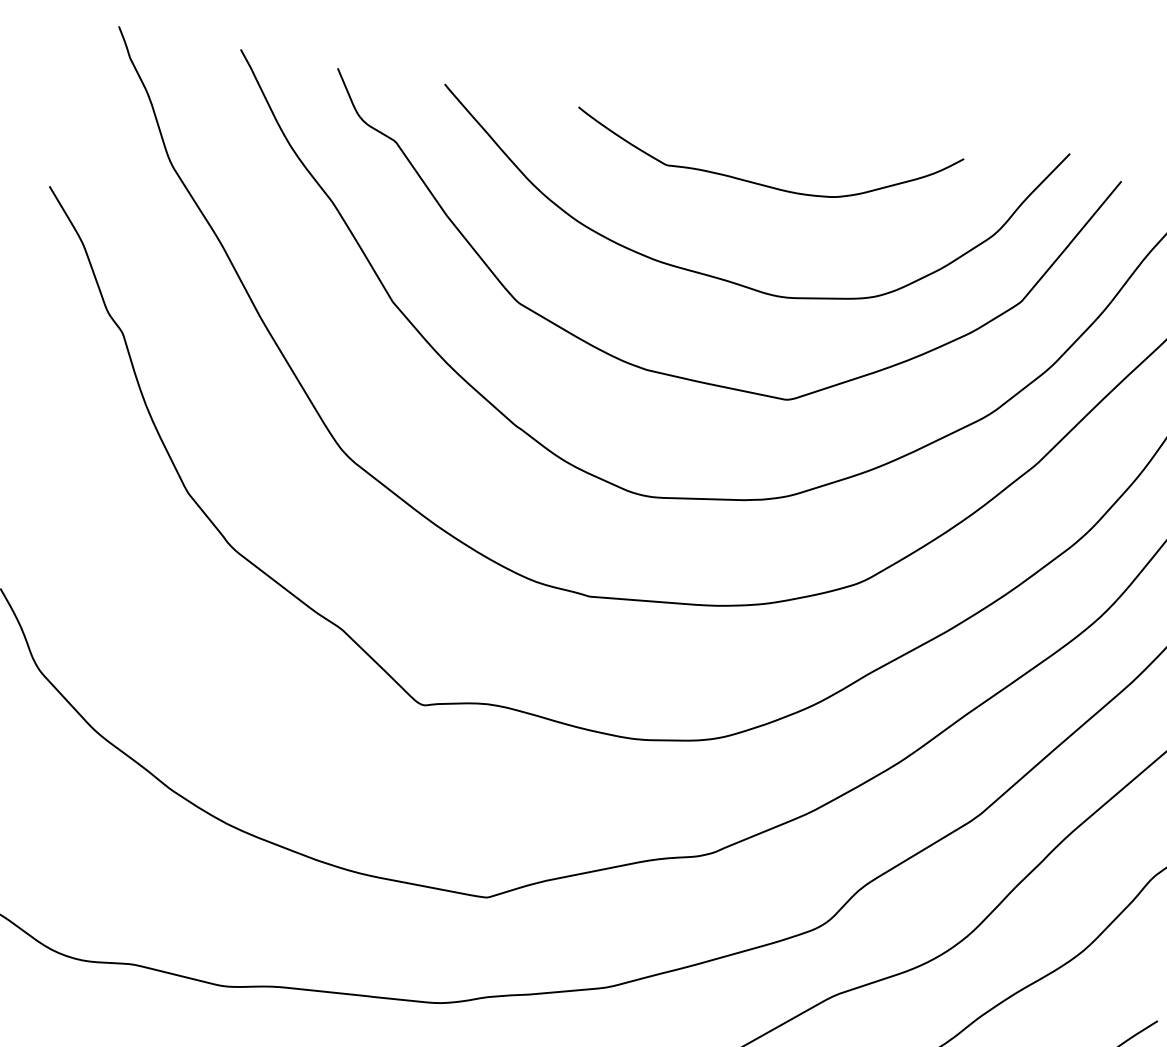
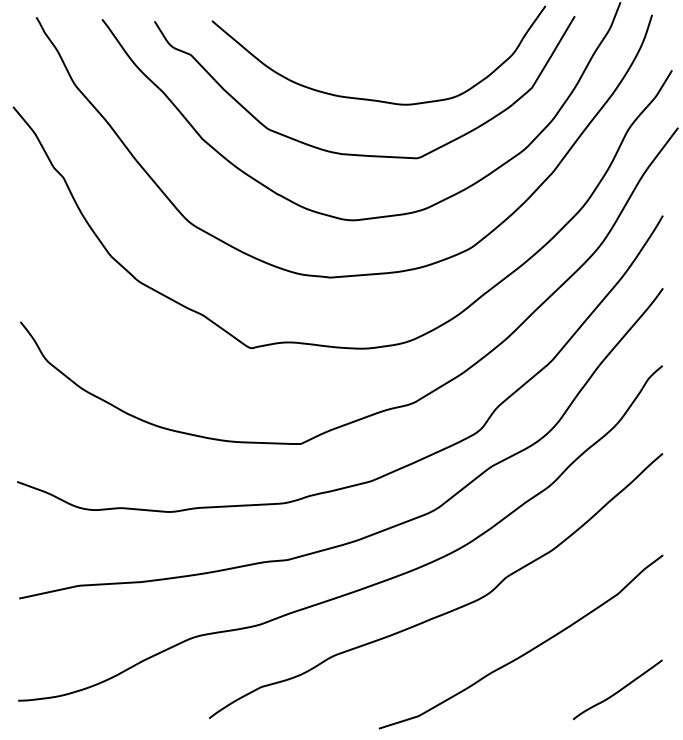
curve: (762, 182) -> (386, 46), removed

